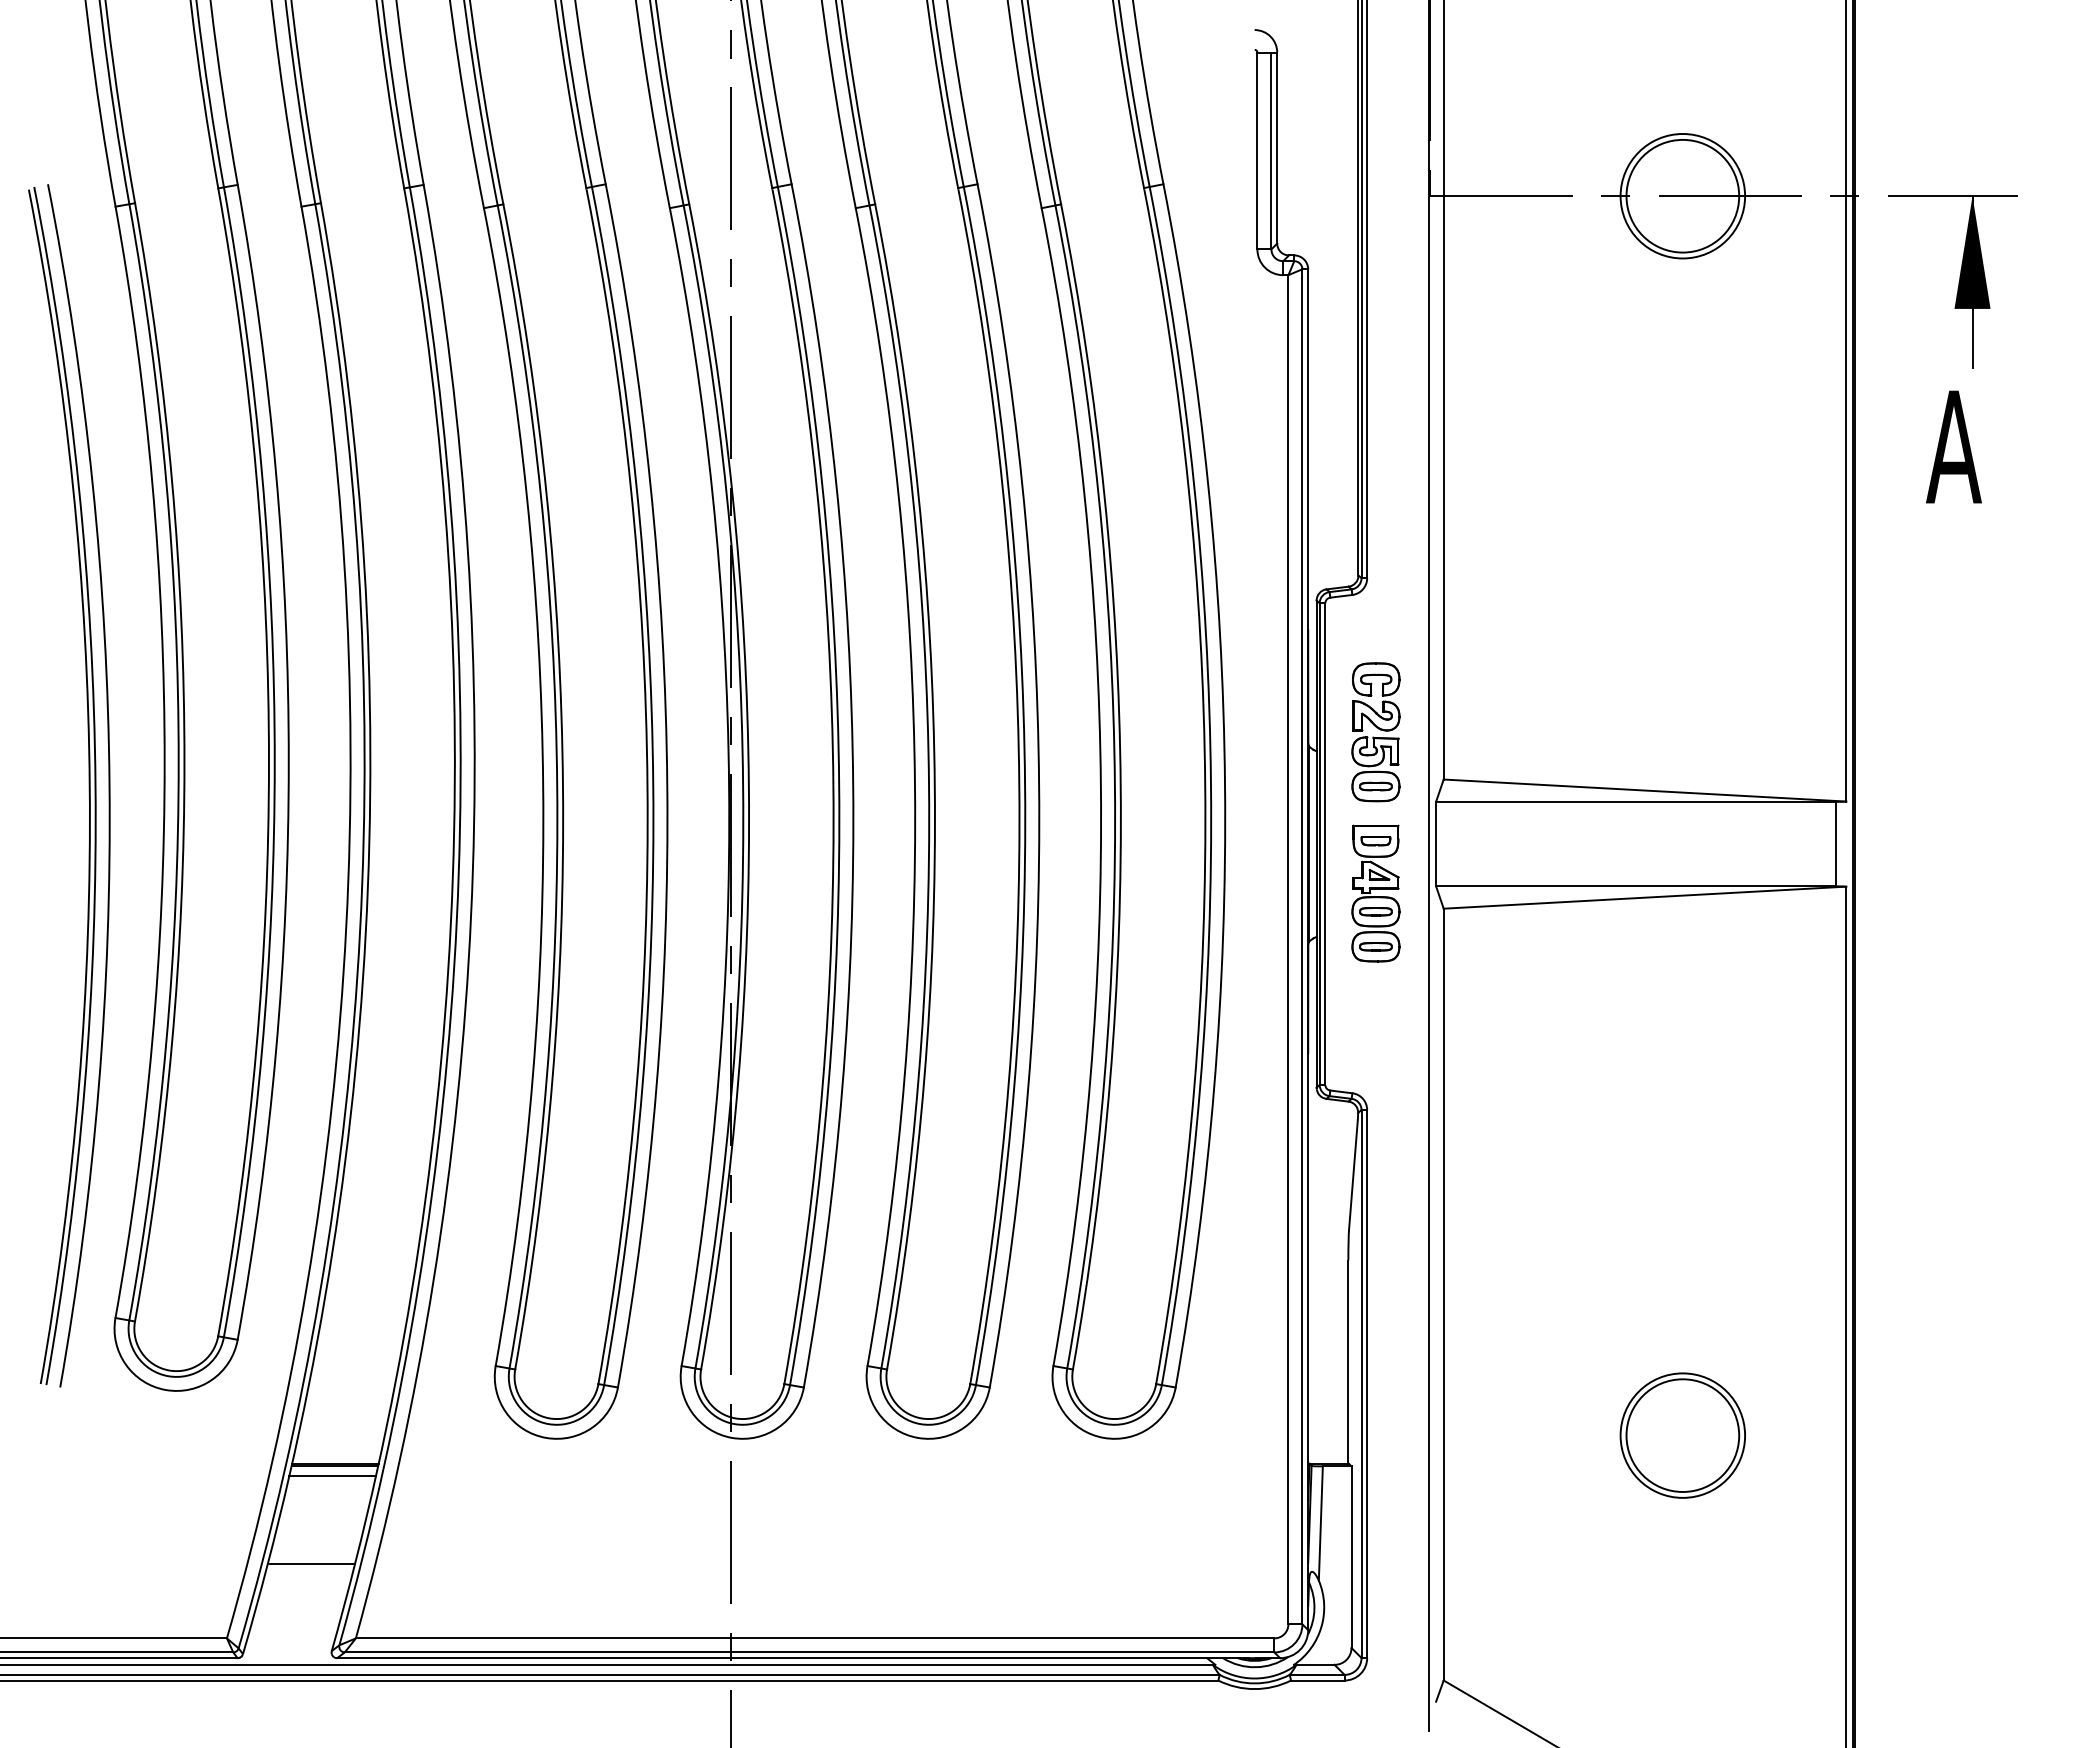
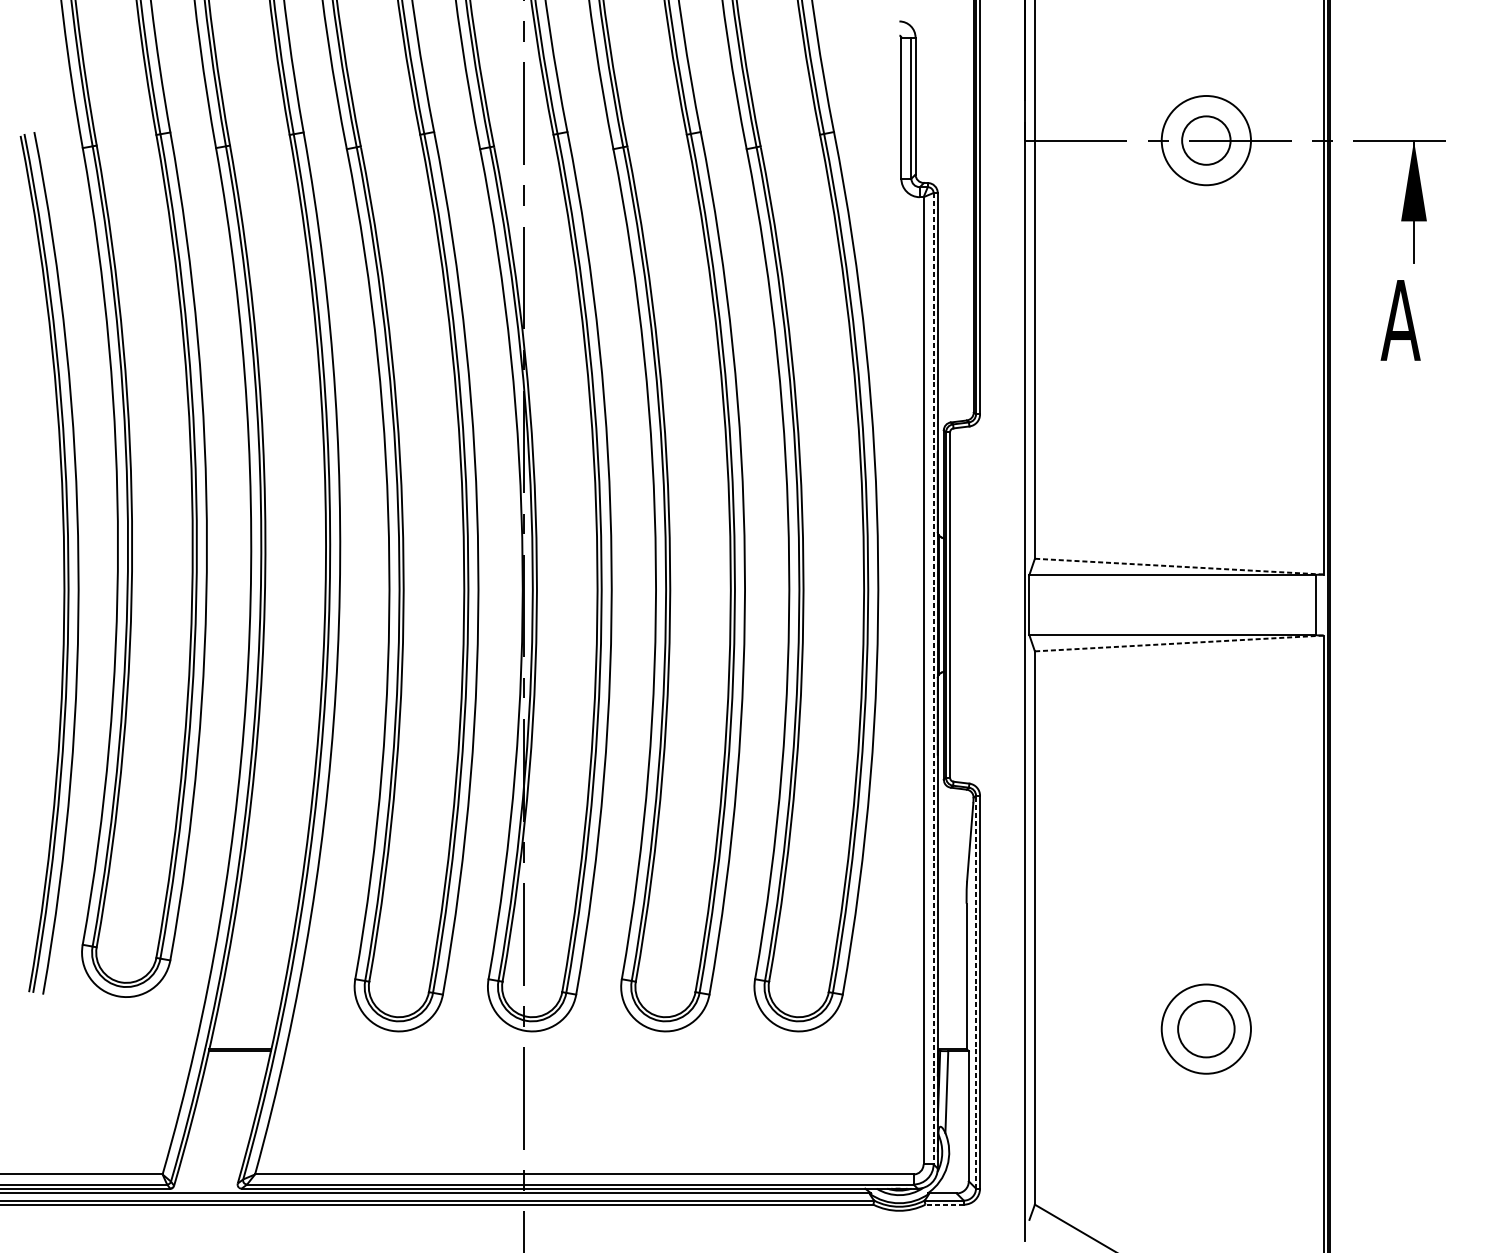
circle: (1682, 195) -> (1206, 140), size x0.6
part: (1375, 732) -> (986, 525), removed
line: (1645, 790) -> (1179, 566), solid -> dashed
part: (1375, 893) -> (986, 640), removed
line: (1645, 897) -> (1179, 643), solid -> dashed
line: (1302, 947) -> (933, 679), solid -> dashed
line: (1361, 1384) -> (975, 992), solid -> dashed
circle: (1682, 1435) -> (1206, 1029), size x0.7
line: (332, 1475) -> (238, 1057), removed
line: (311, 1564) -> (223, 1121), removed
line: (1317, 1680) -> (944, 1204), solid -> dashed

